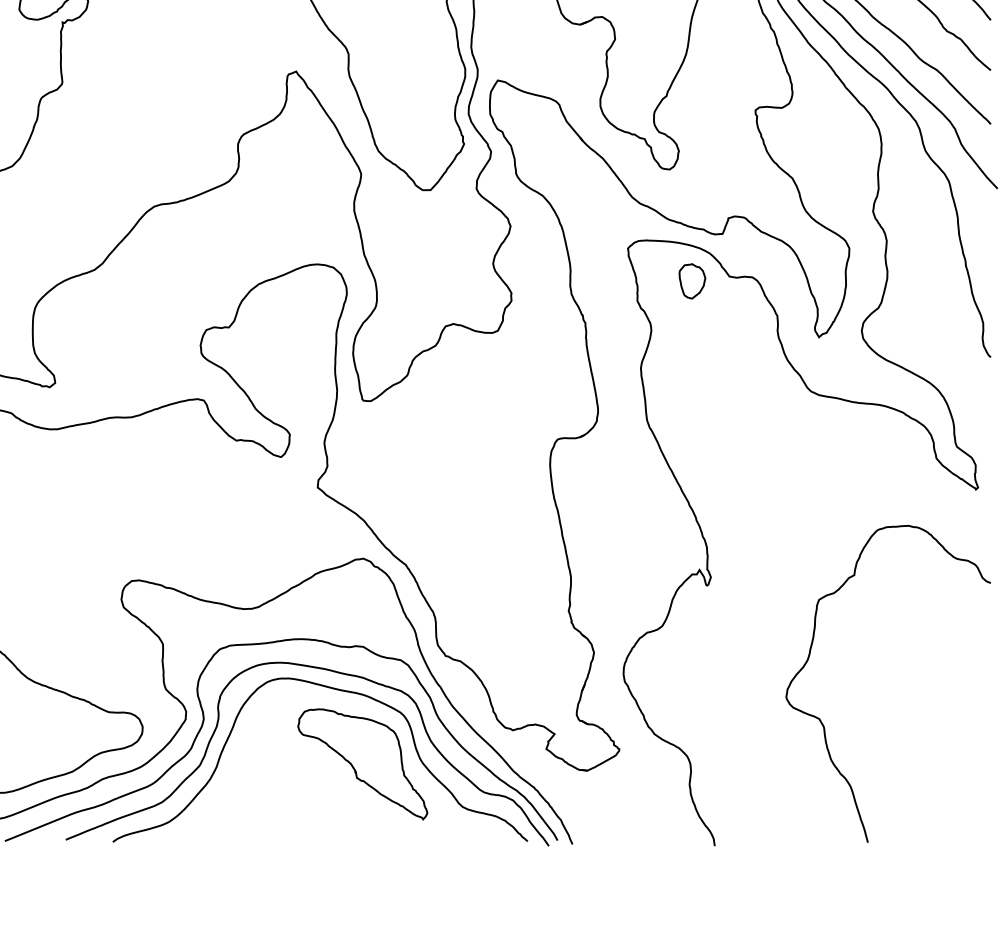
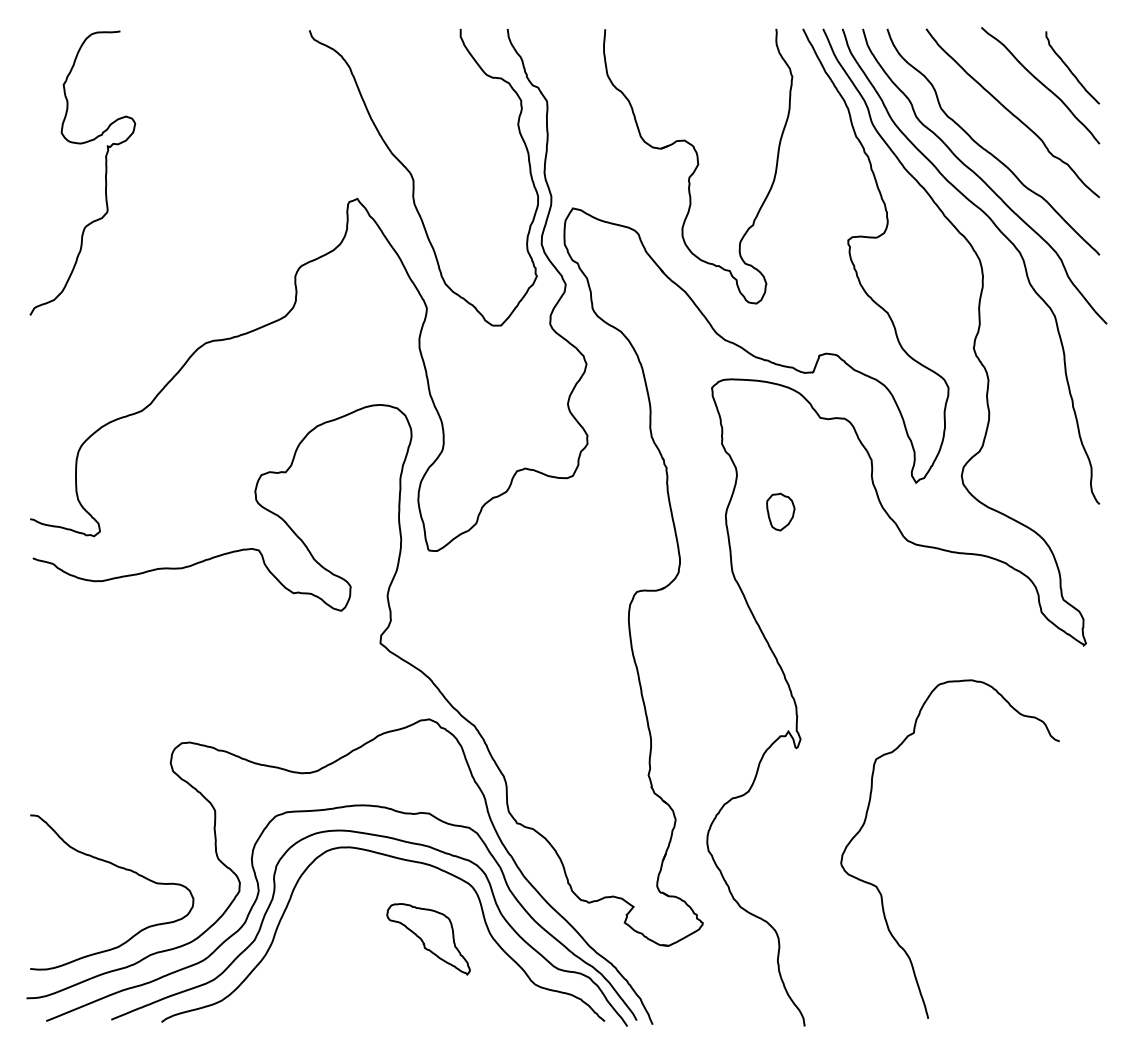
part: (692, 280) -> (780, 511), moved
curve: (822, 721) -> (879, 889), moved
part: (362, 764) -> (428, 939), size x0.6

